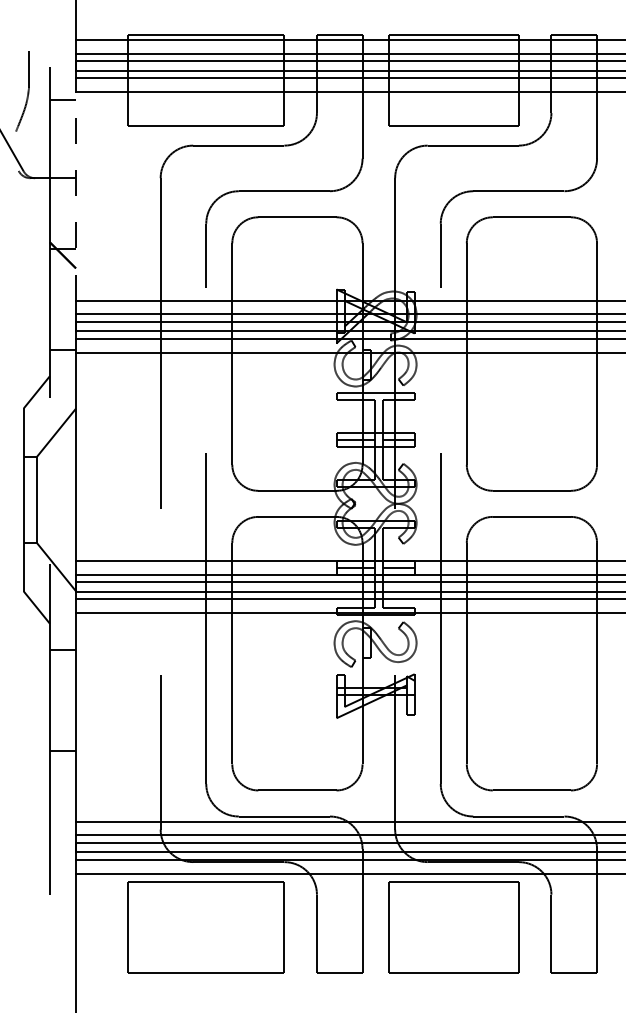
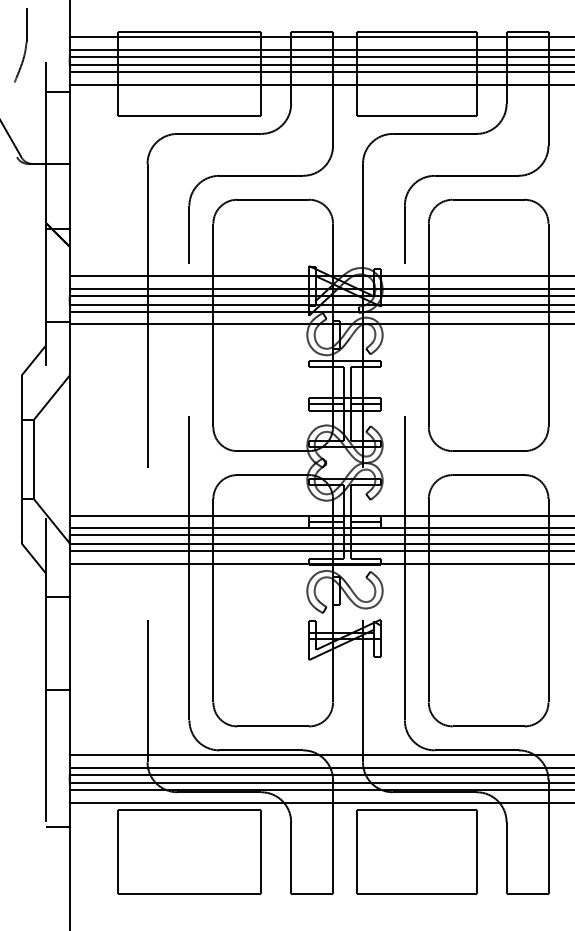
part: (22, 91) -> (20, 45), moved
line: (75, 195) -> (69, 179), dashed -> solid
line: (62, 900) -> (57, 827), added

